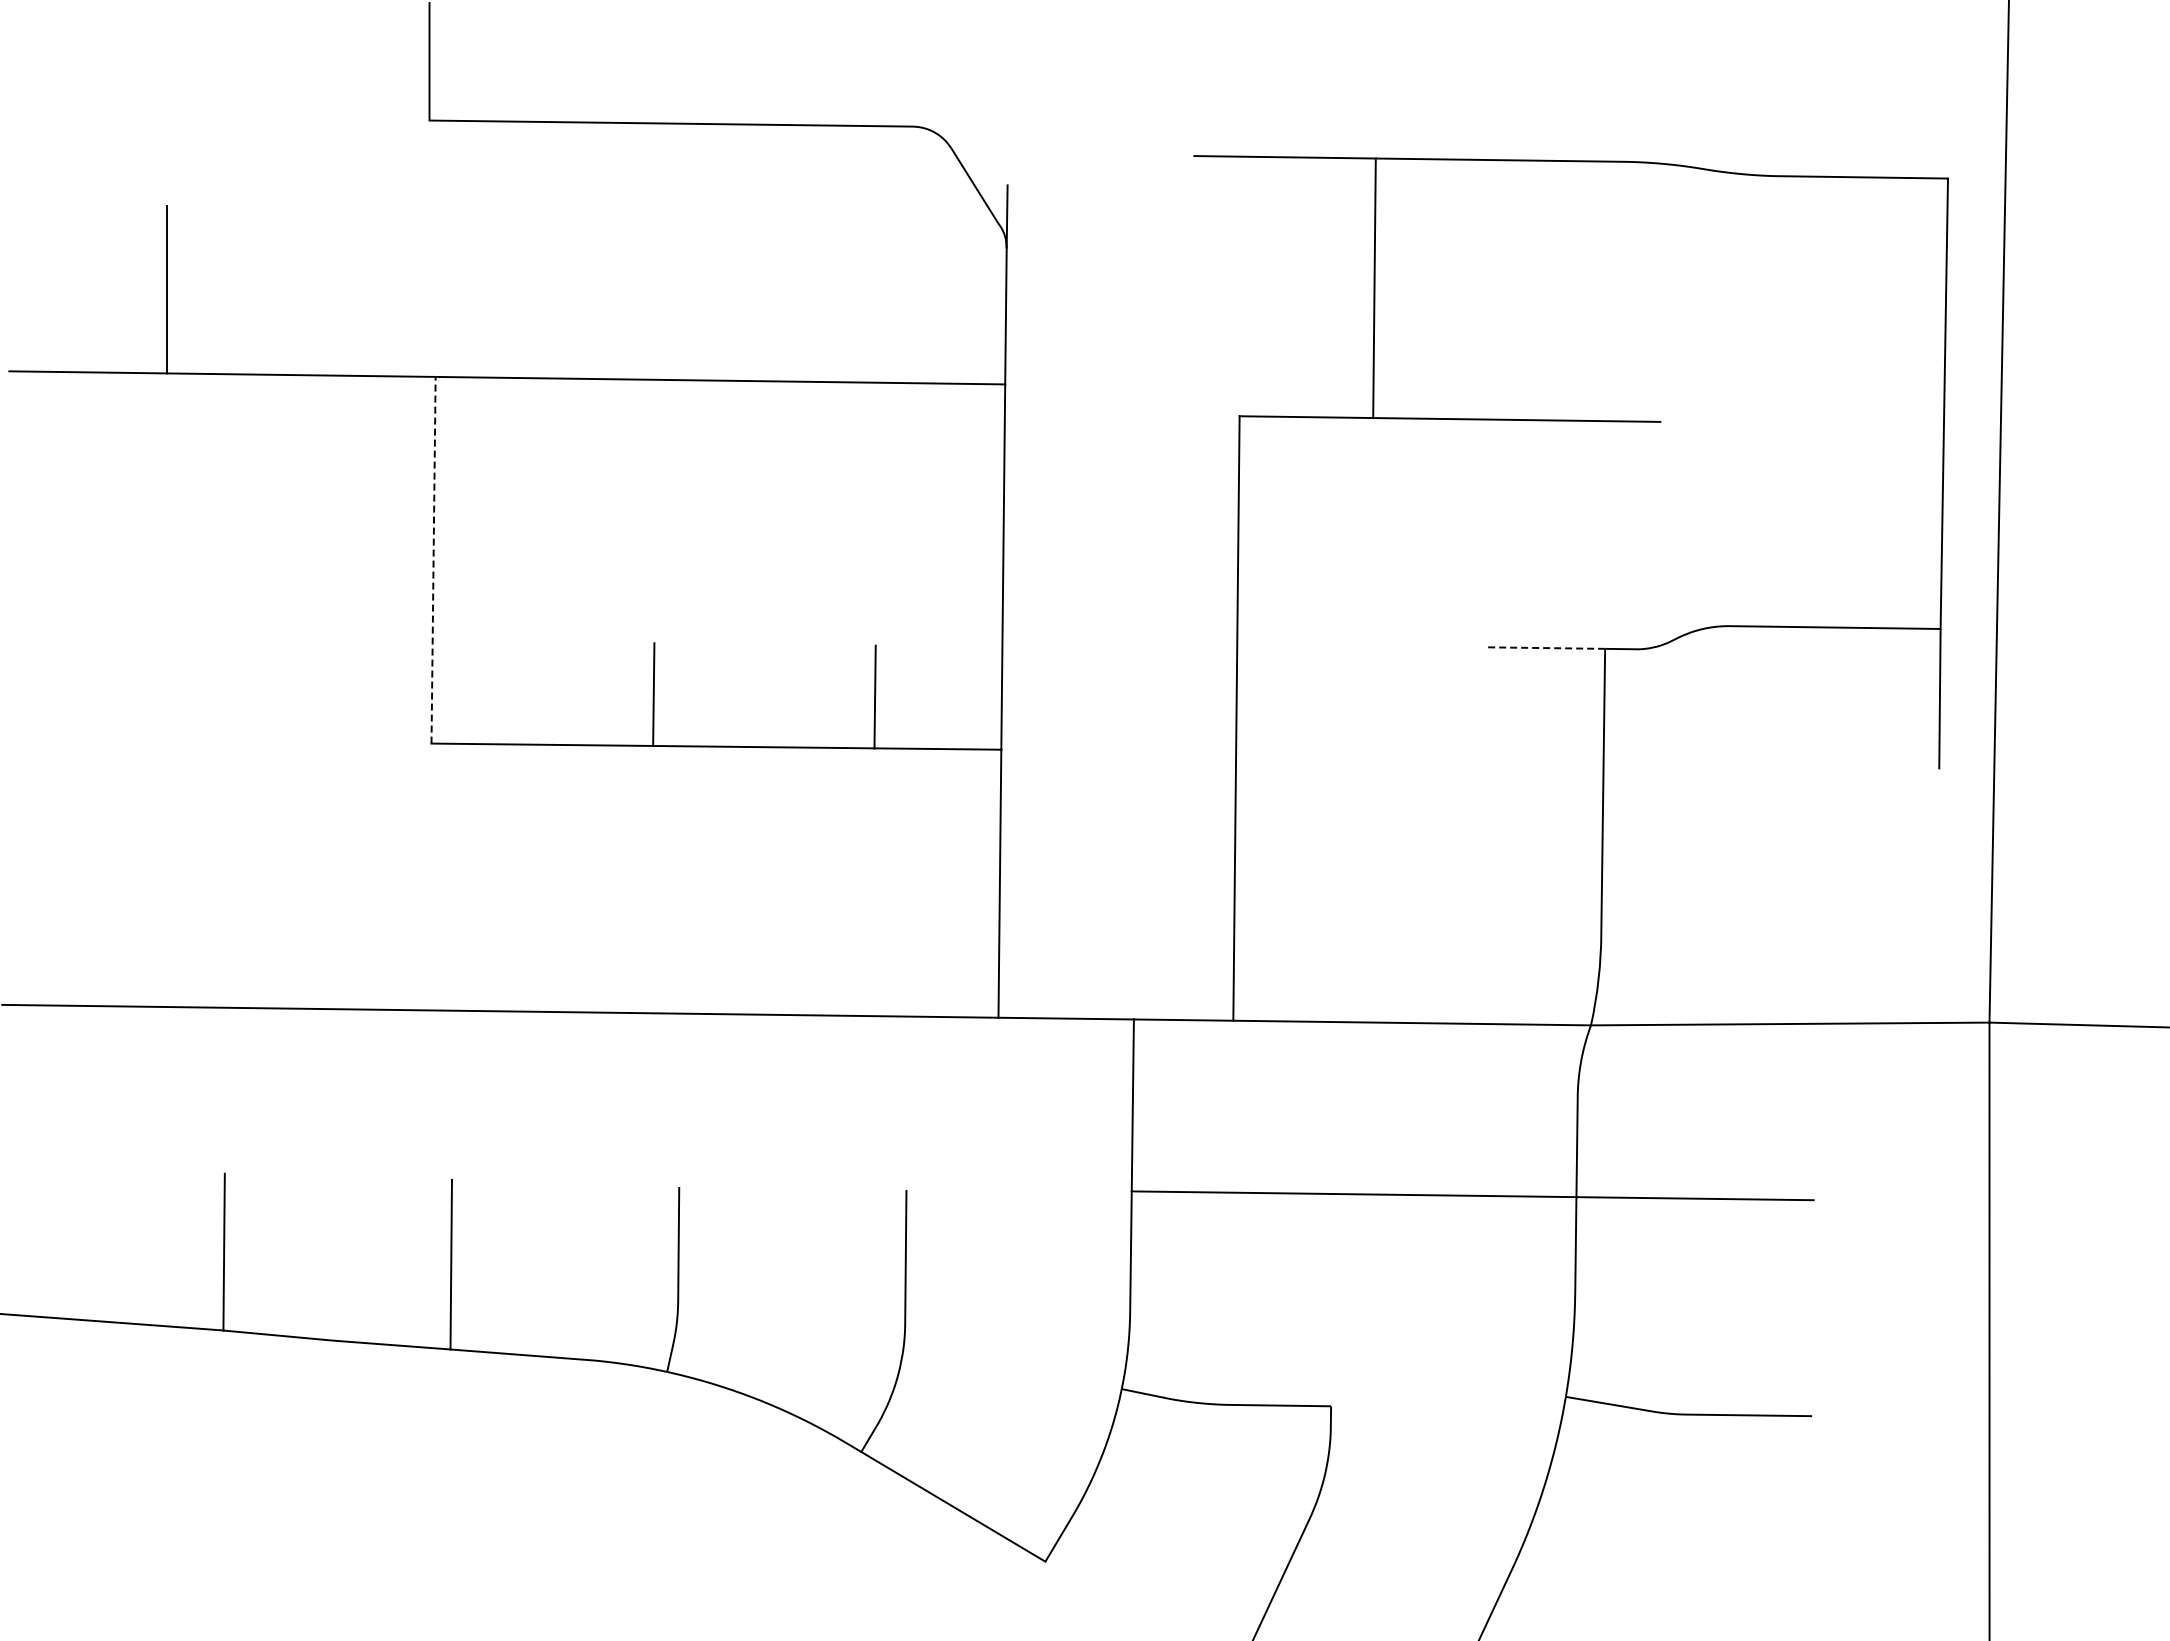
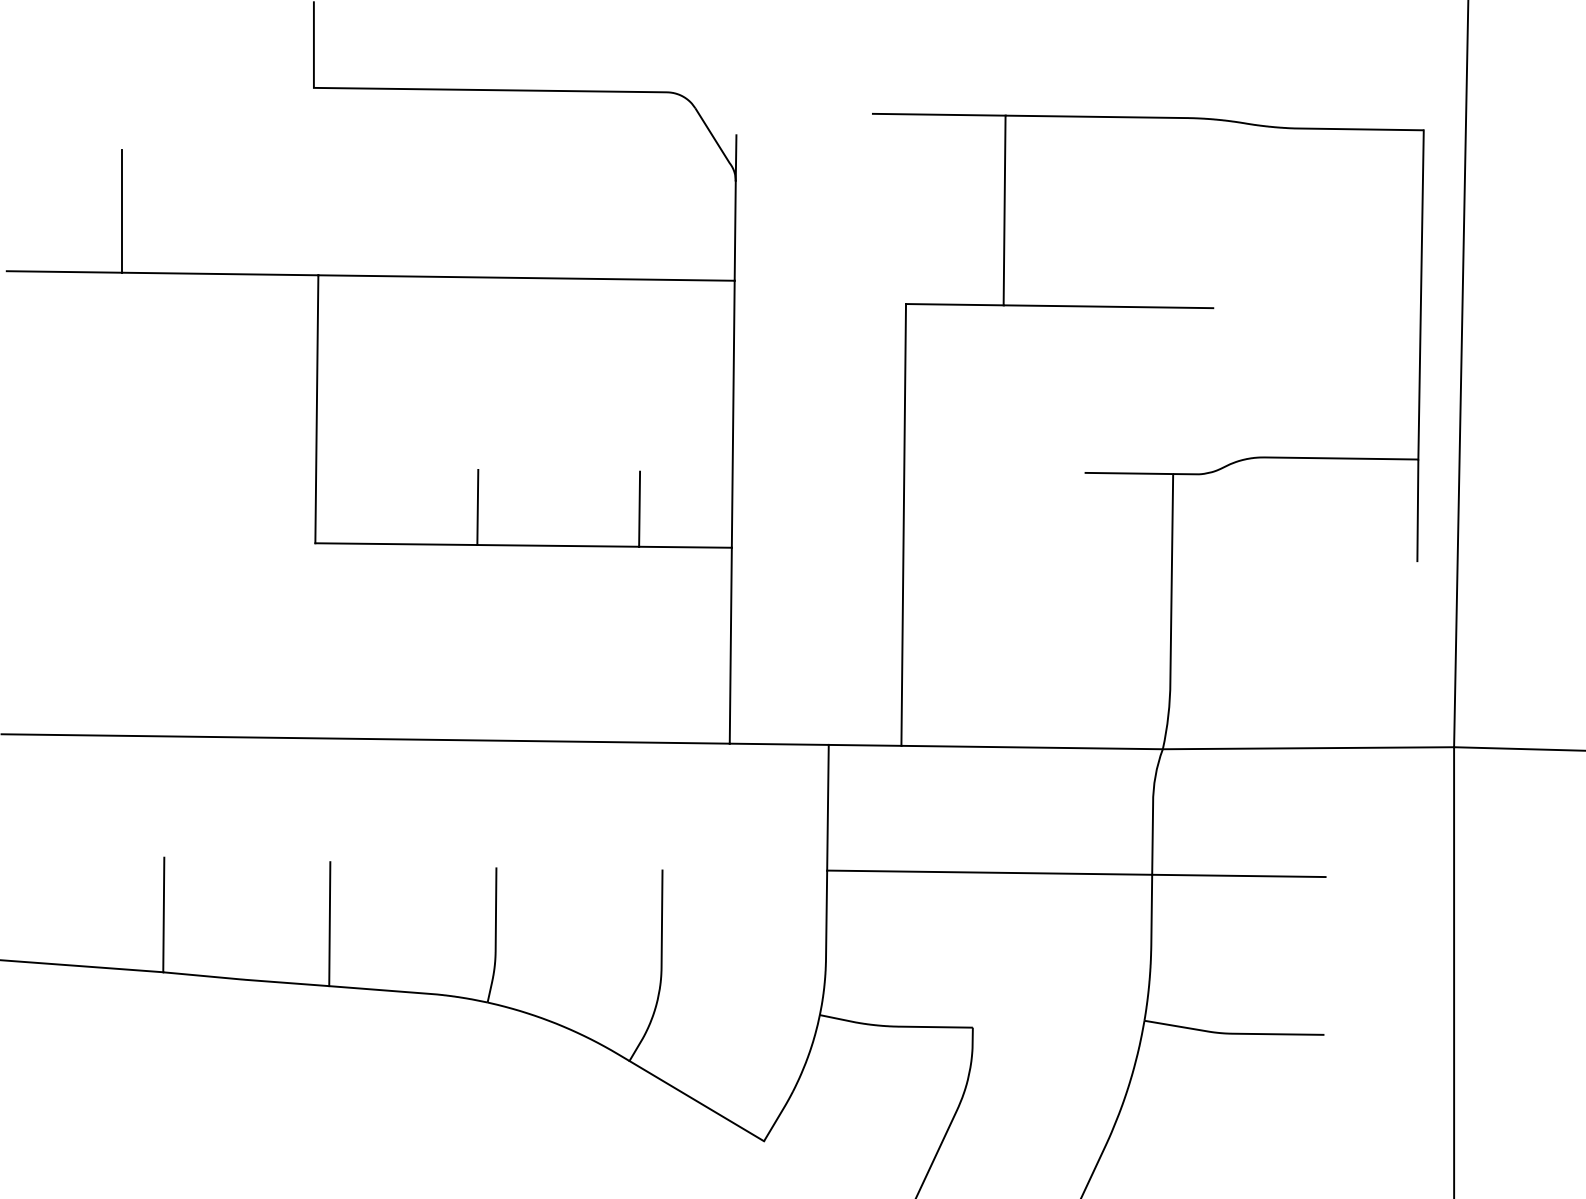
line: (433, 559) -> (316, 408), dashed -> solid
line: (1545, 648) -> (1129, 473), dashed -> solid

